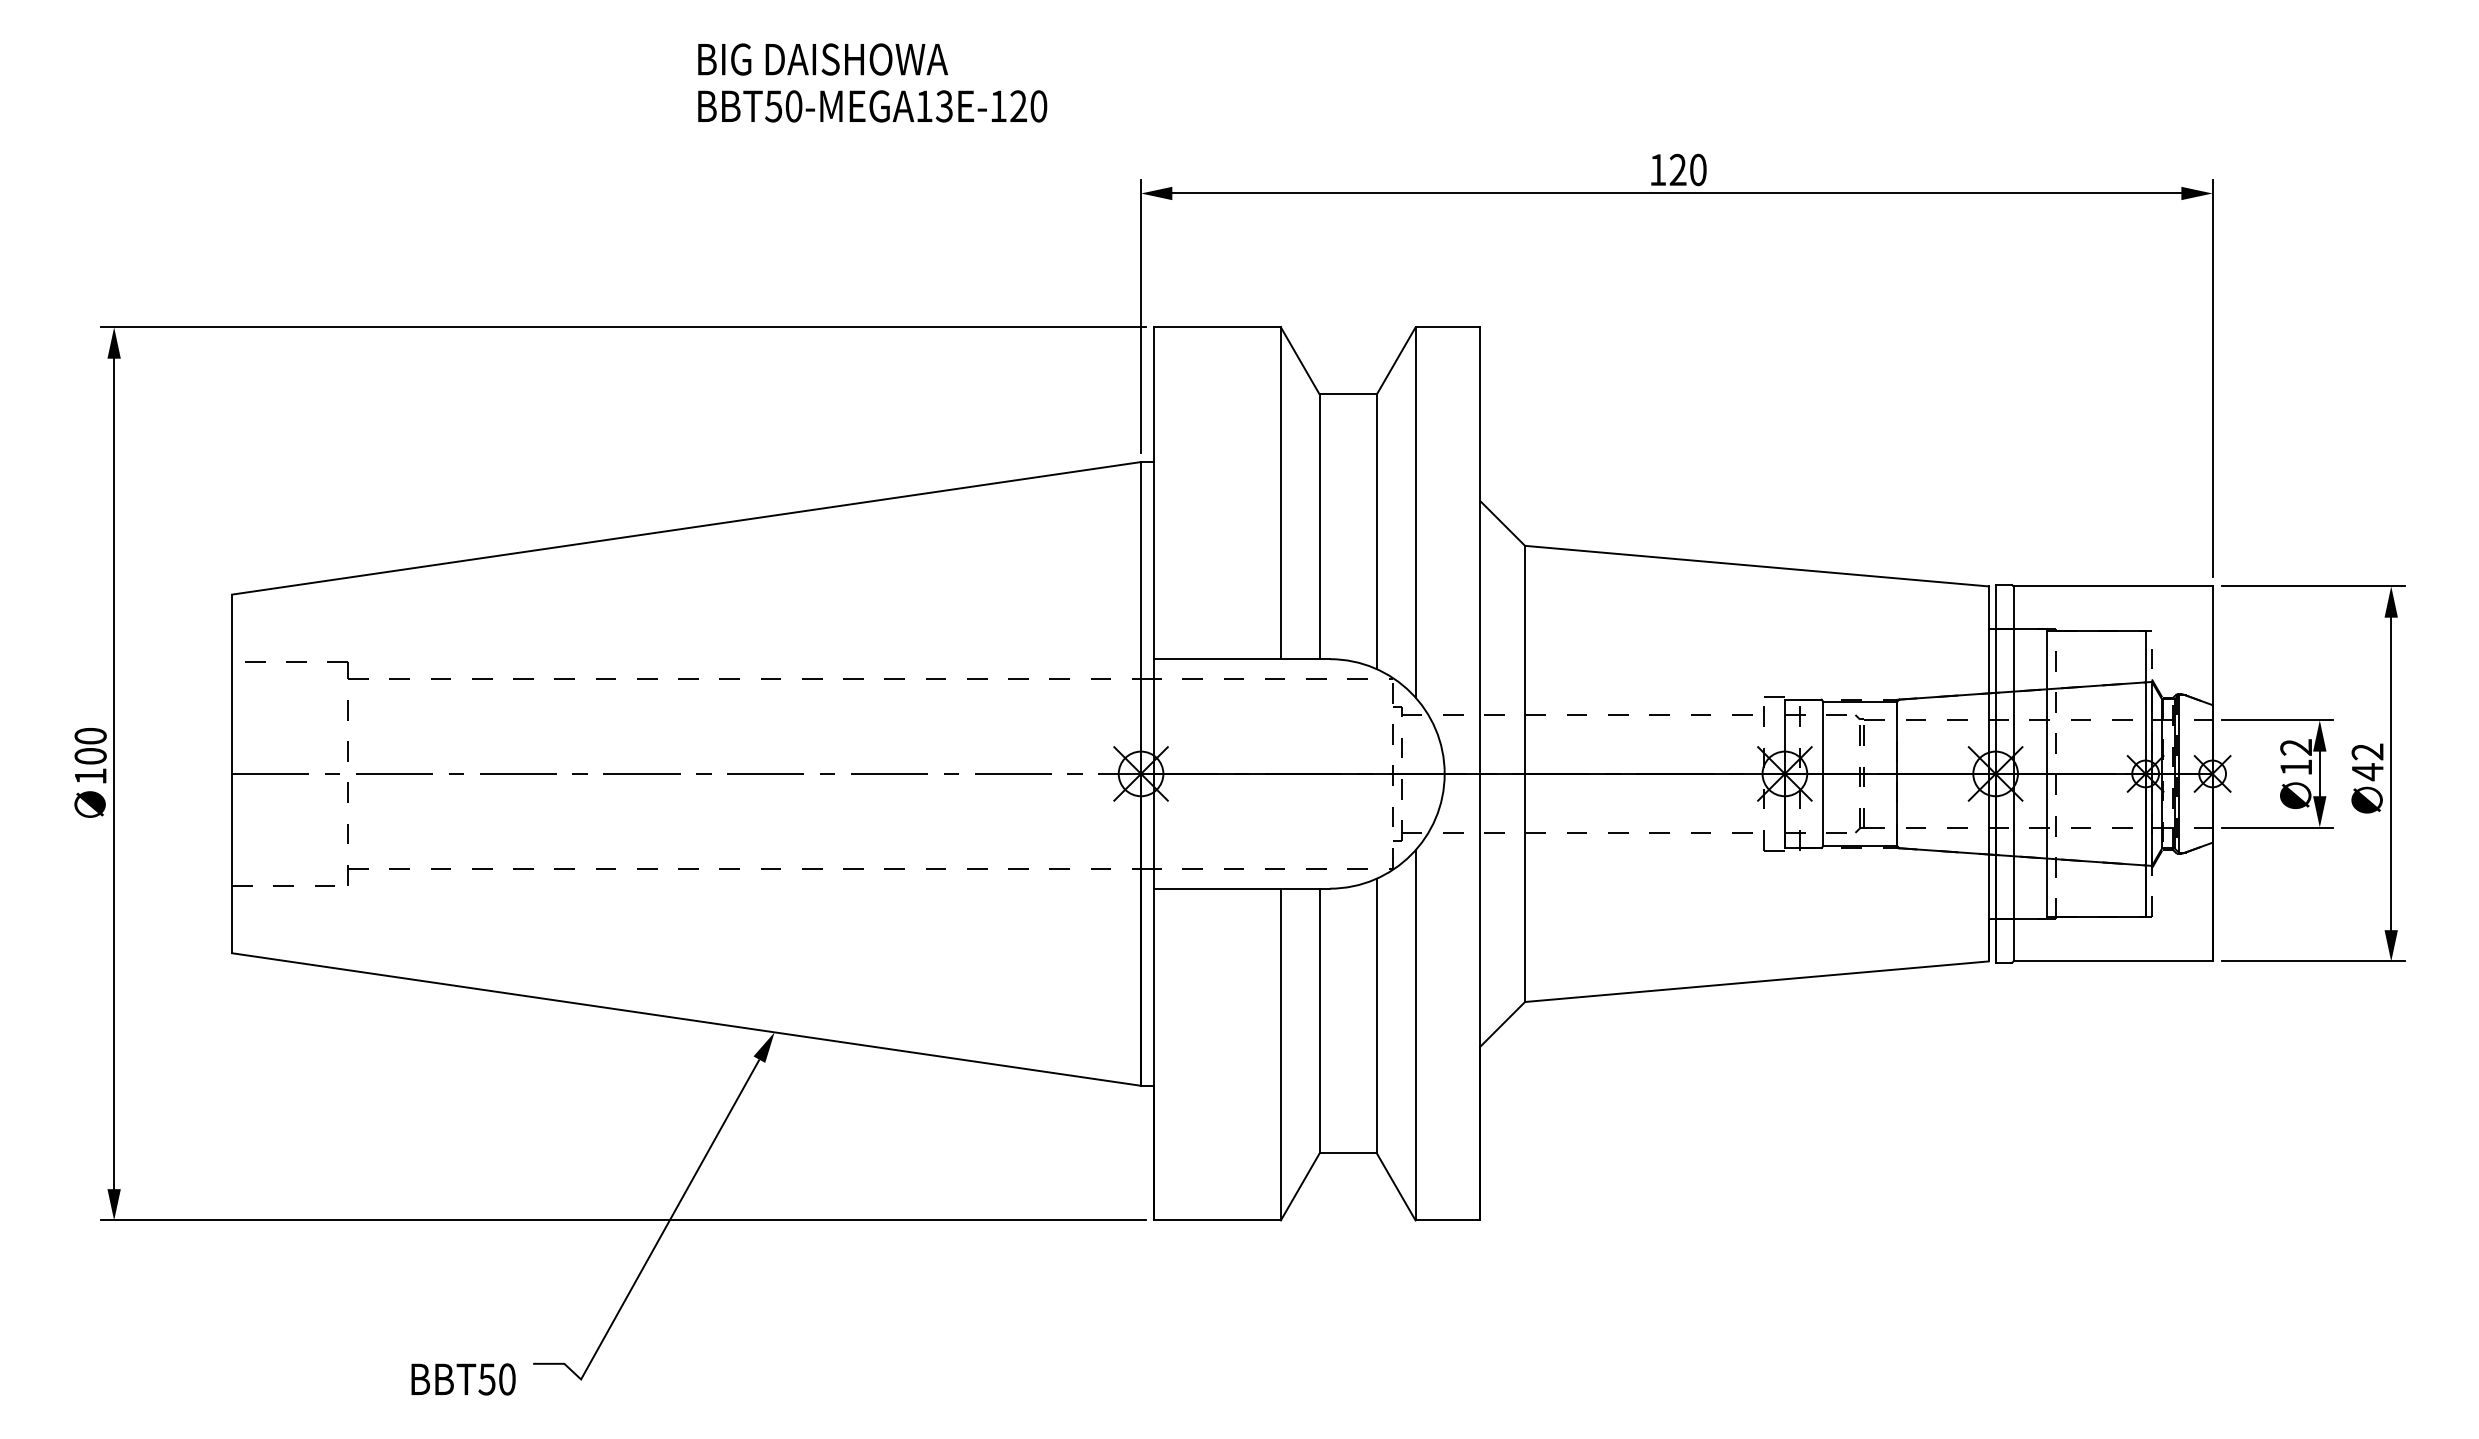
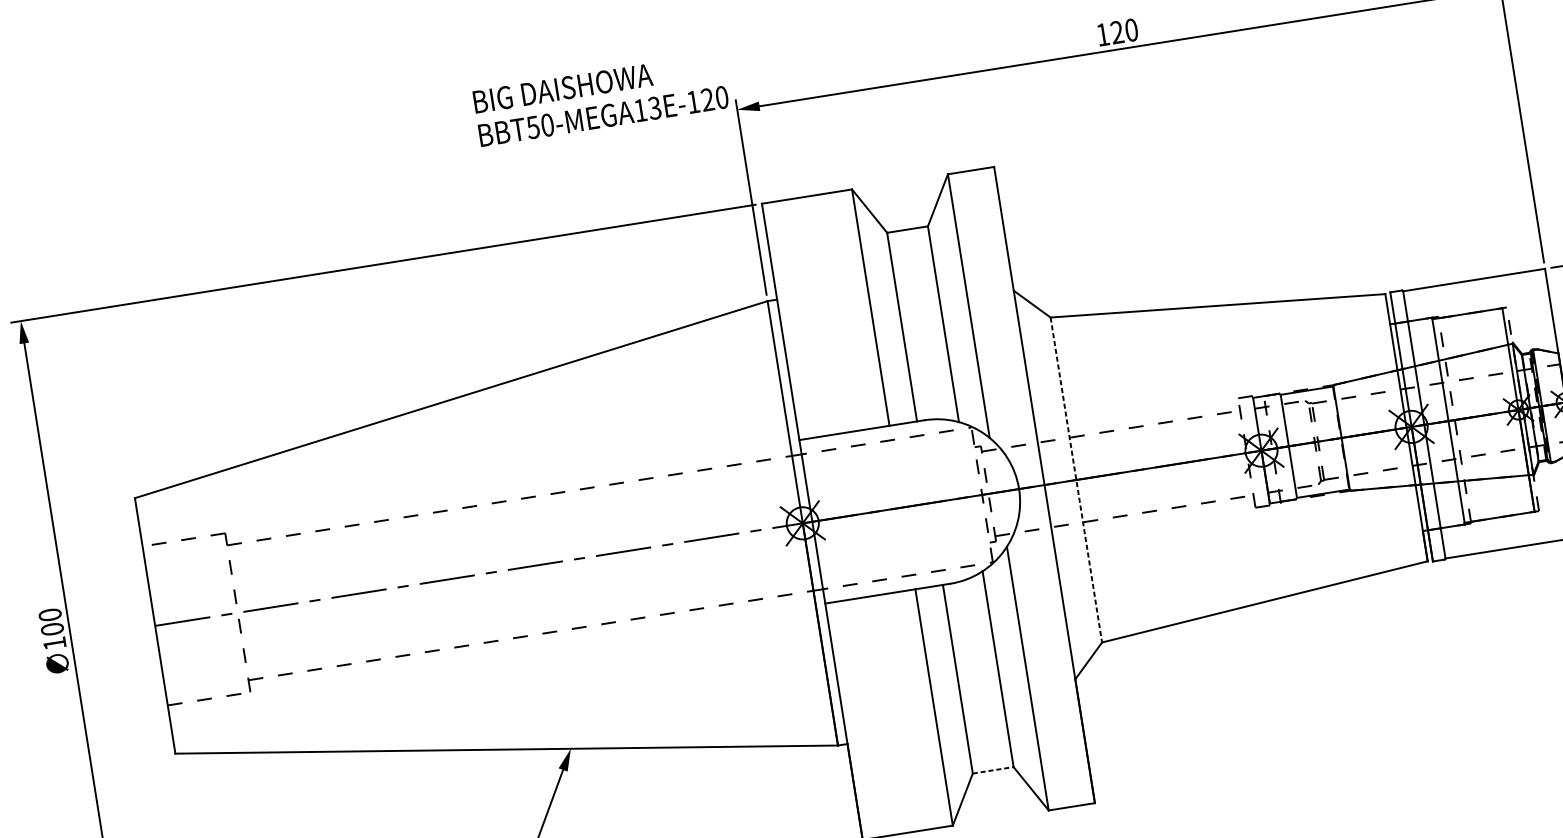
text: (872, 82) -> (600, 99), moved
line: (1525, 774) -> (1076, 480), solid -> dashed
line: (1348, 1153) -> (993, 770), solid -> dashed

